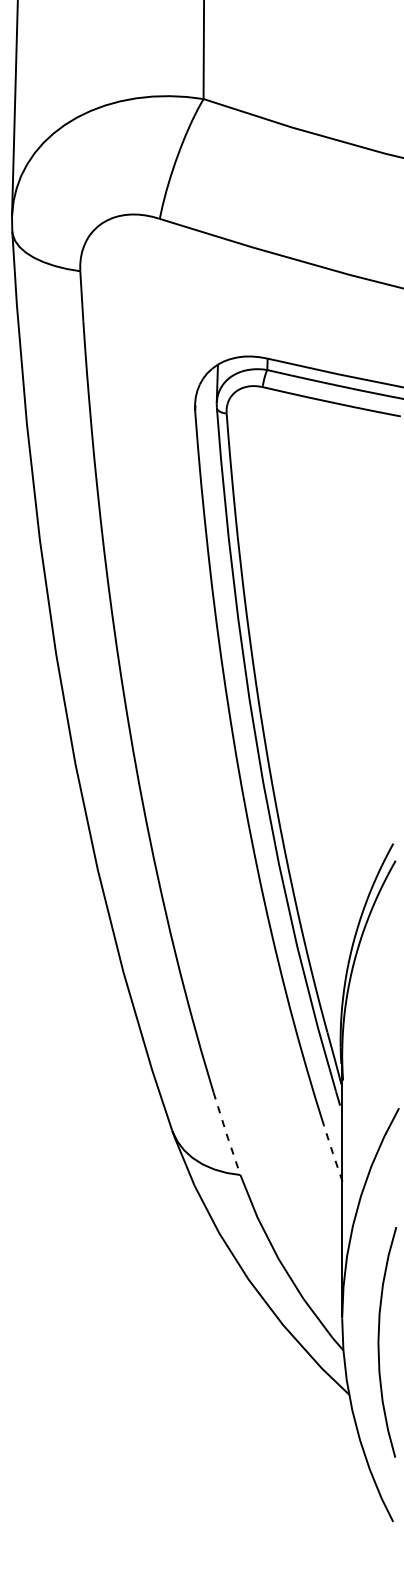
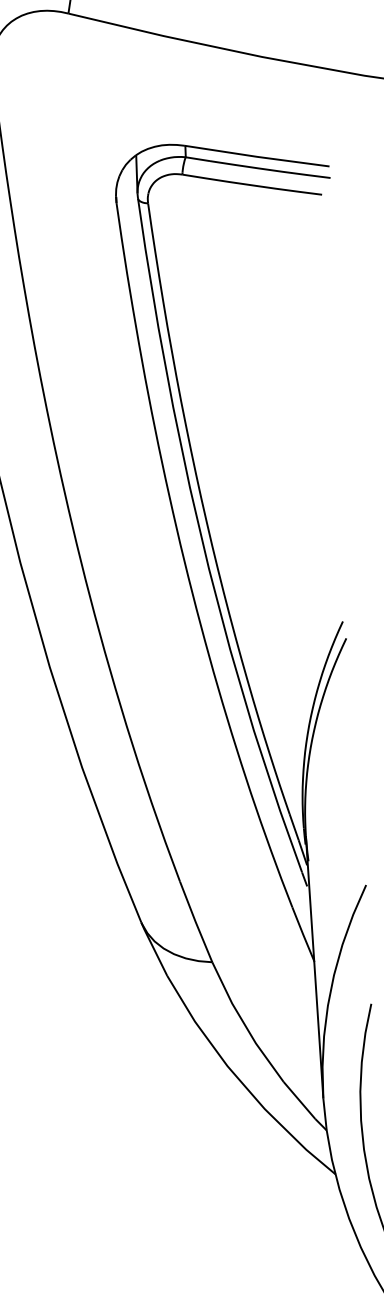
line: (226, 1133) -> (195, 921), dashed -> solid
line: (333, 1153) -> (303, 934), dashed -> solid

